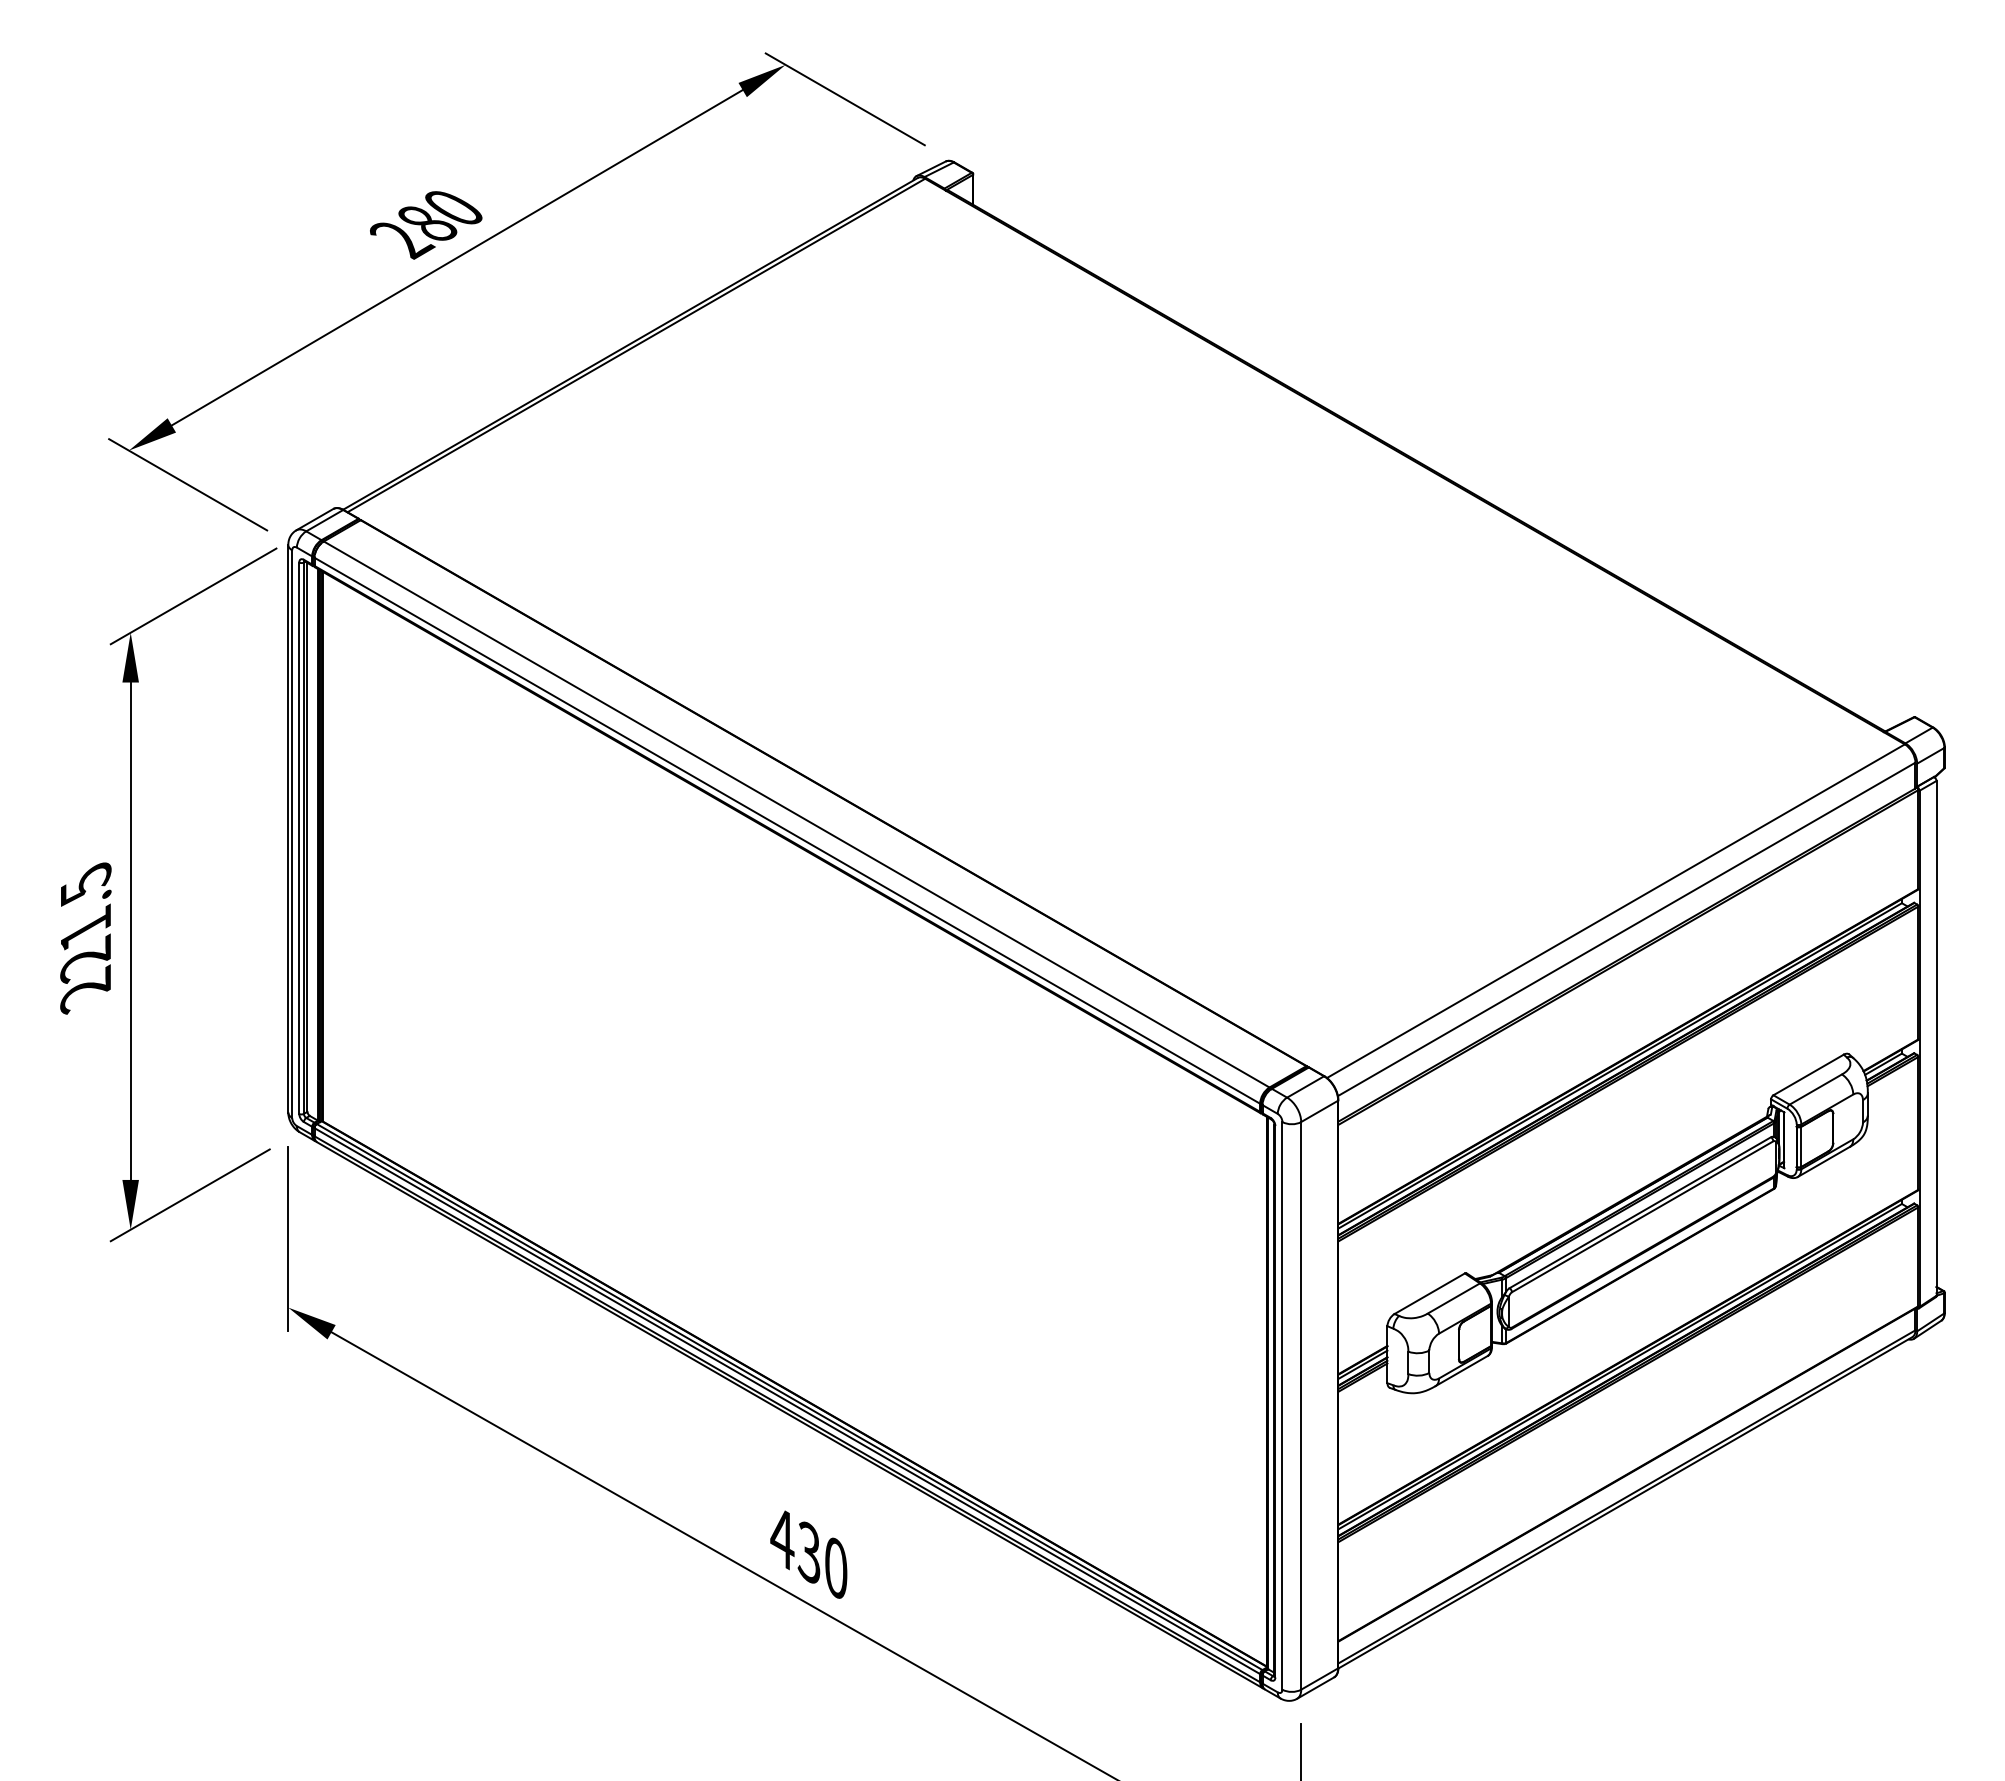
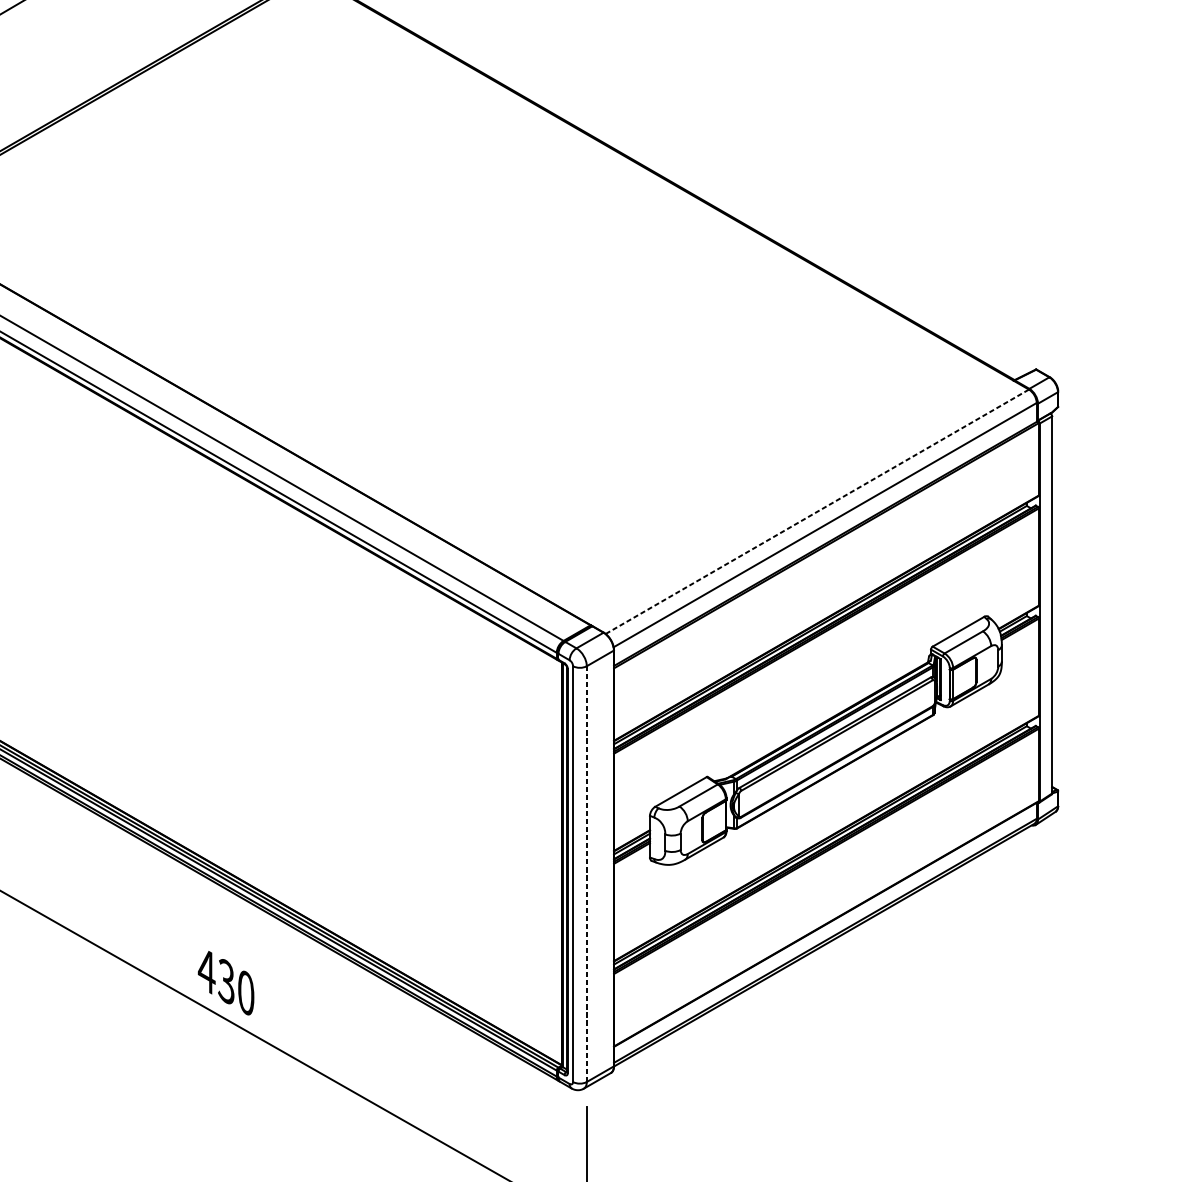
line: (1615, 911) -> (817, 512), solid -> dashed
line: (1301, 1405) -> (587, 873), solid -> dashed

